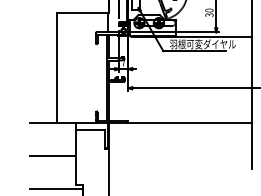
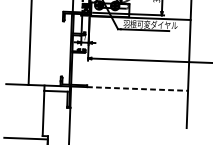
line: (189, 123) -> (137, 89), solid -> dashed
line: (52, 155) -> (23, 111), removed

